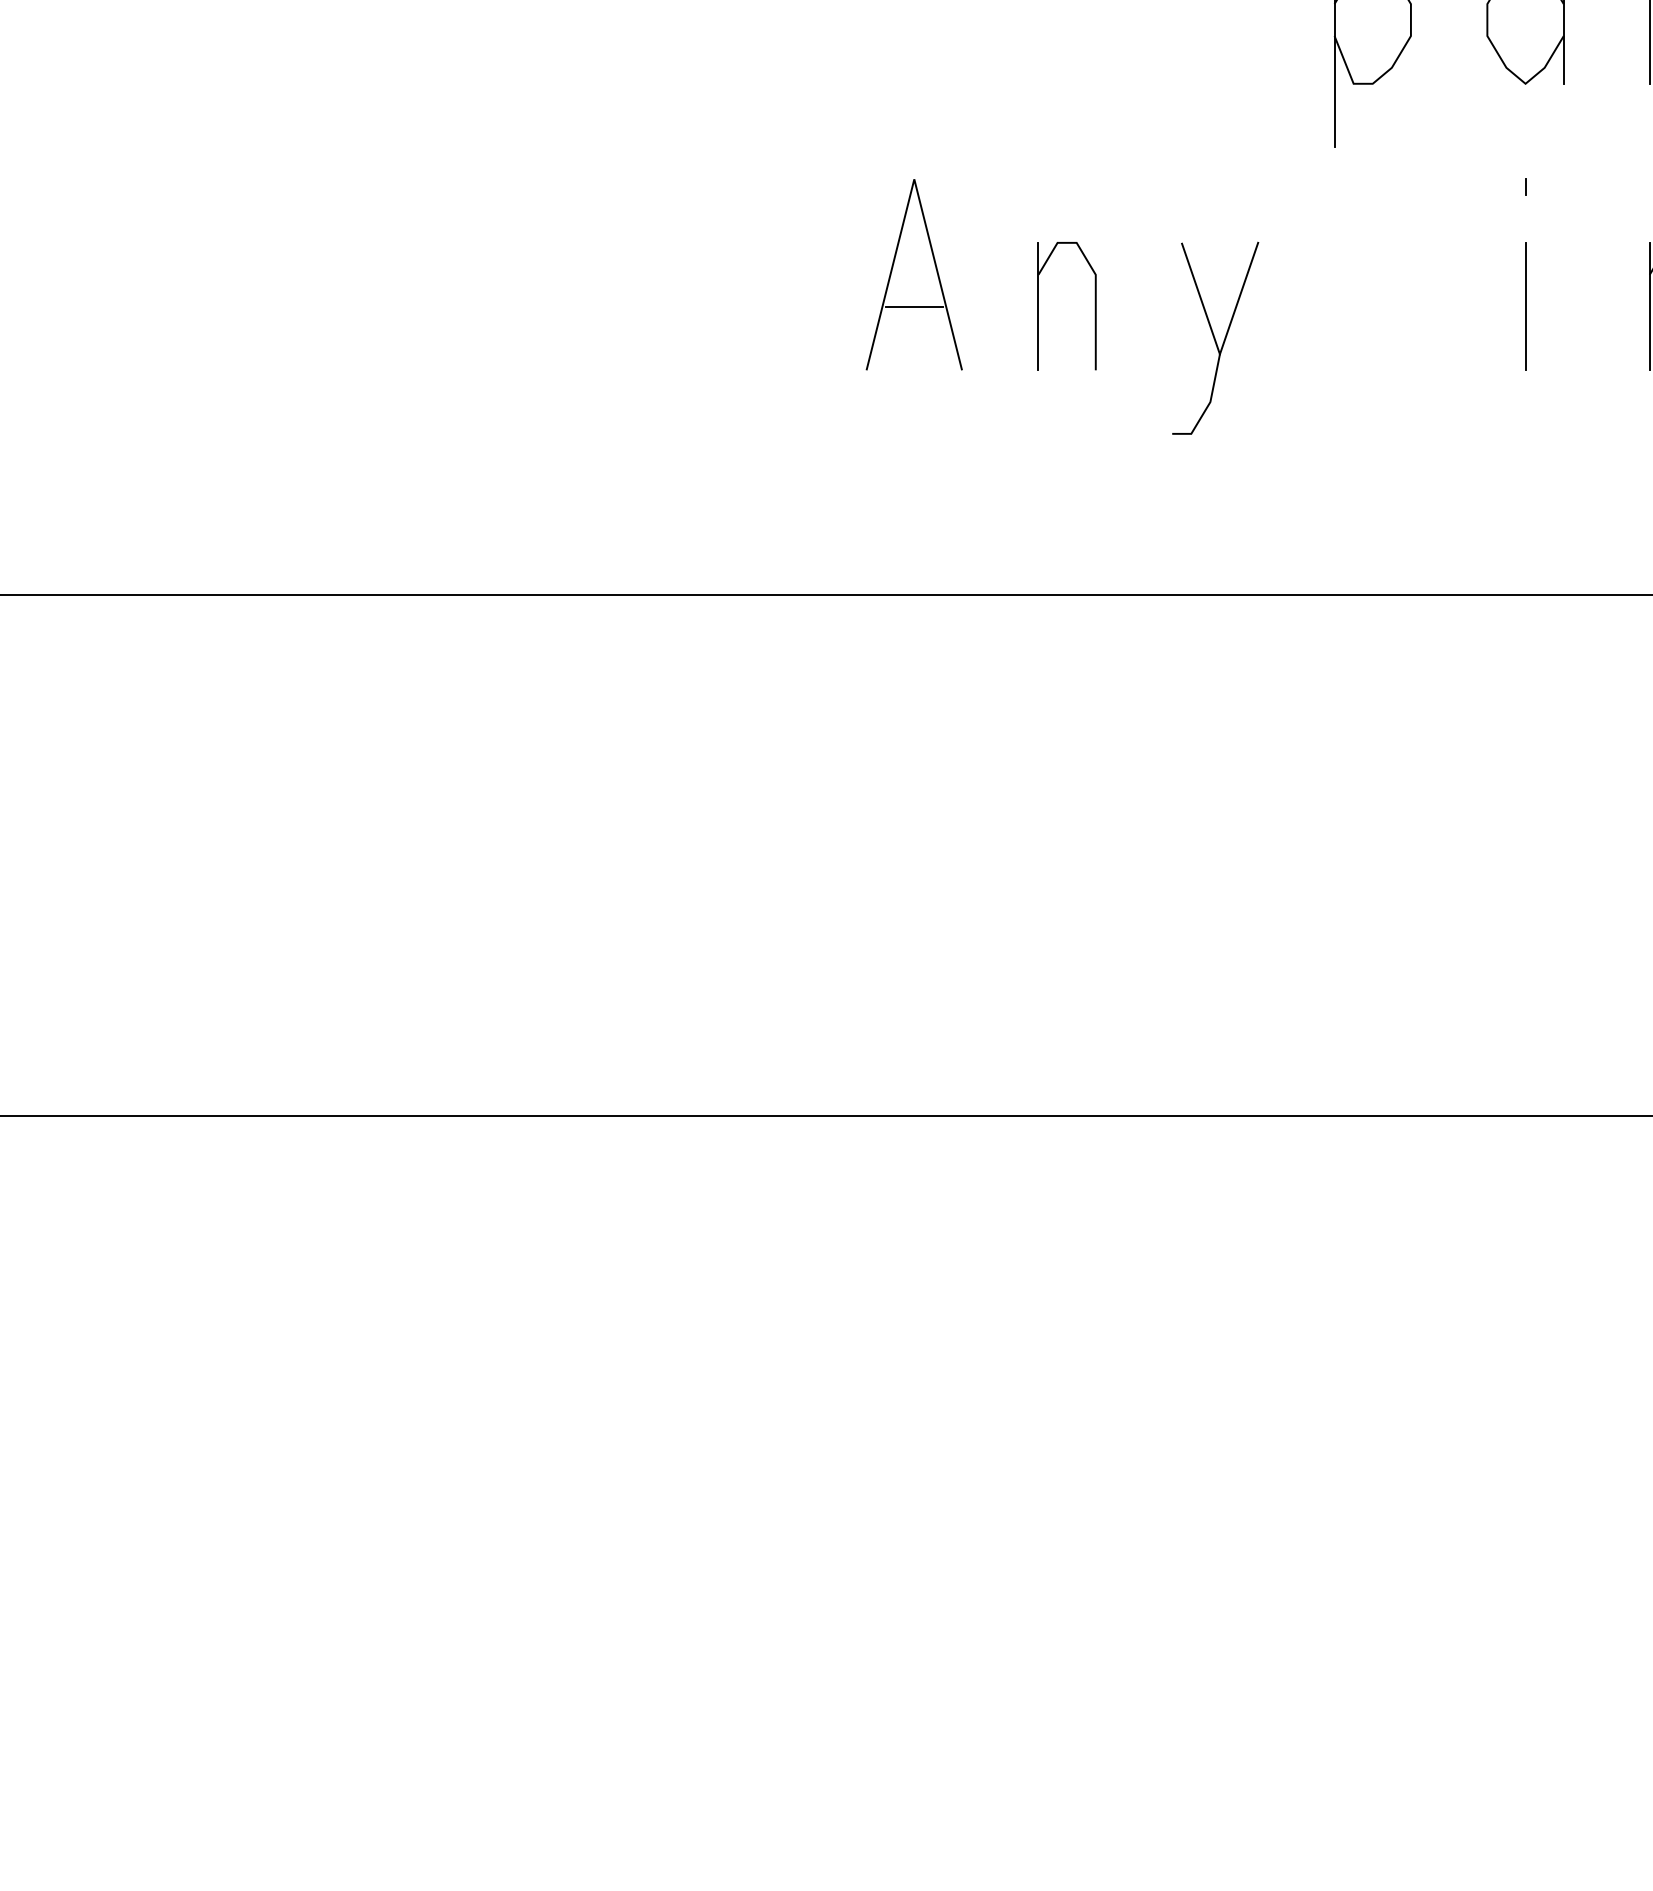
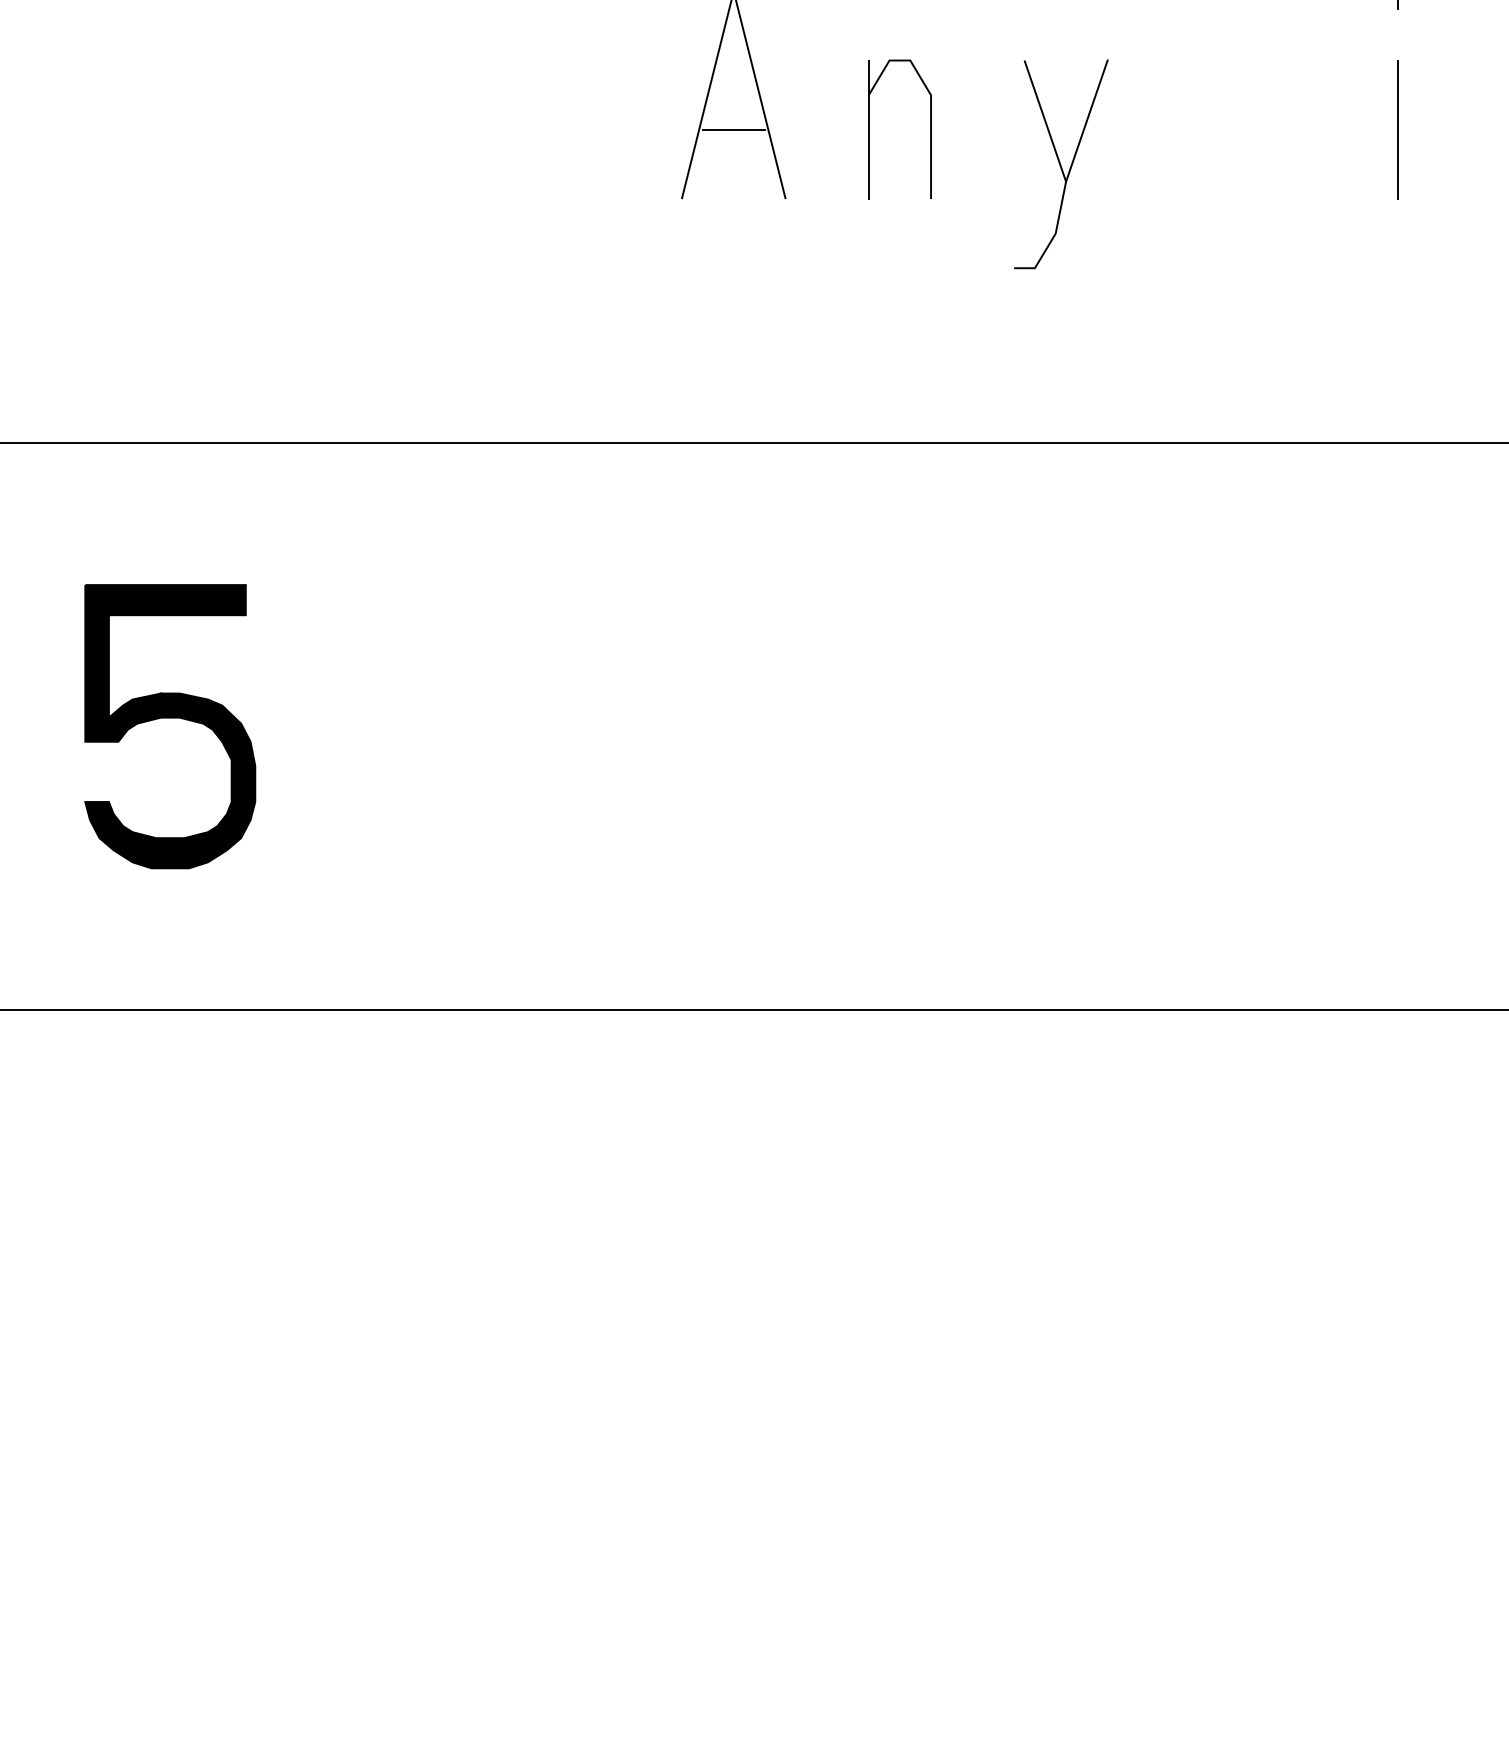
part: (396, 848) -> (170, 719), added

